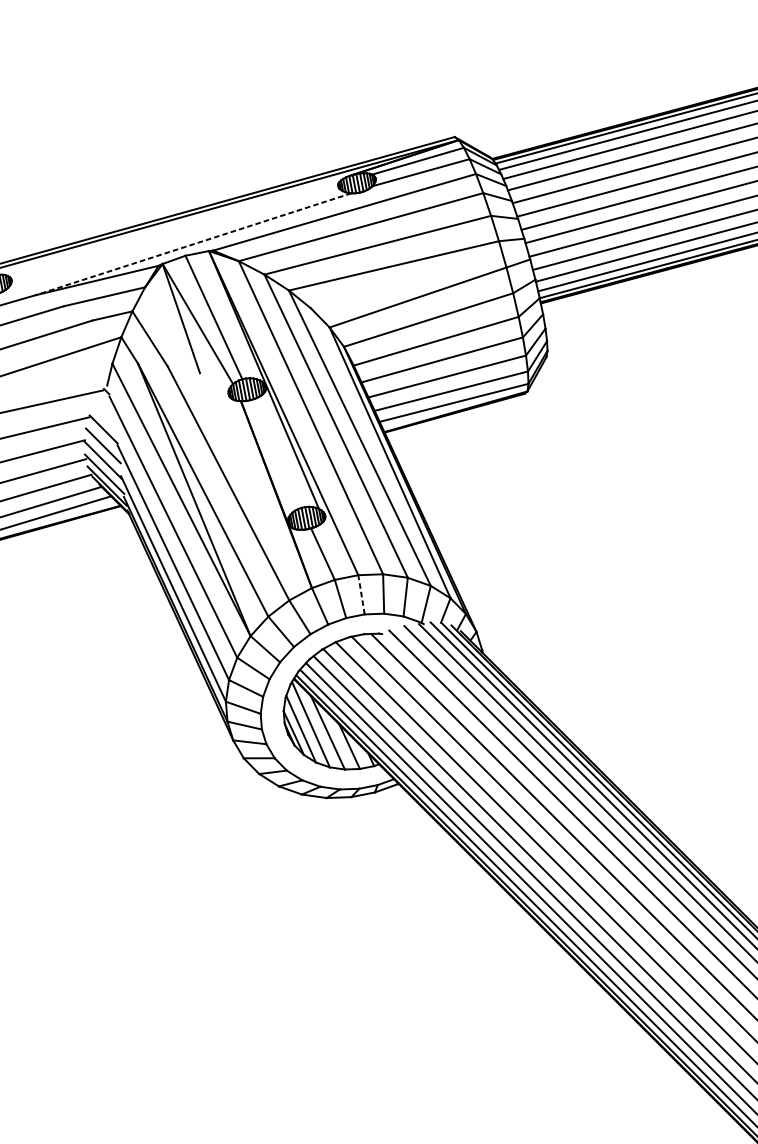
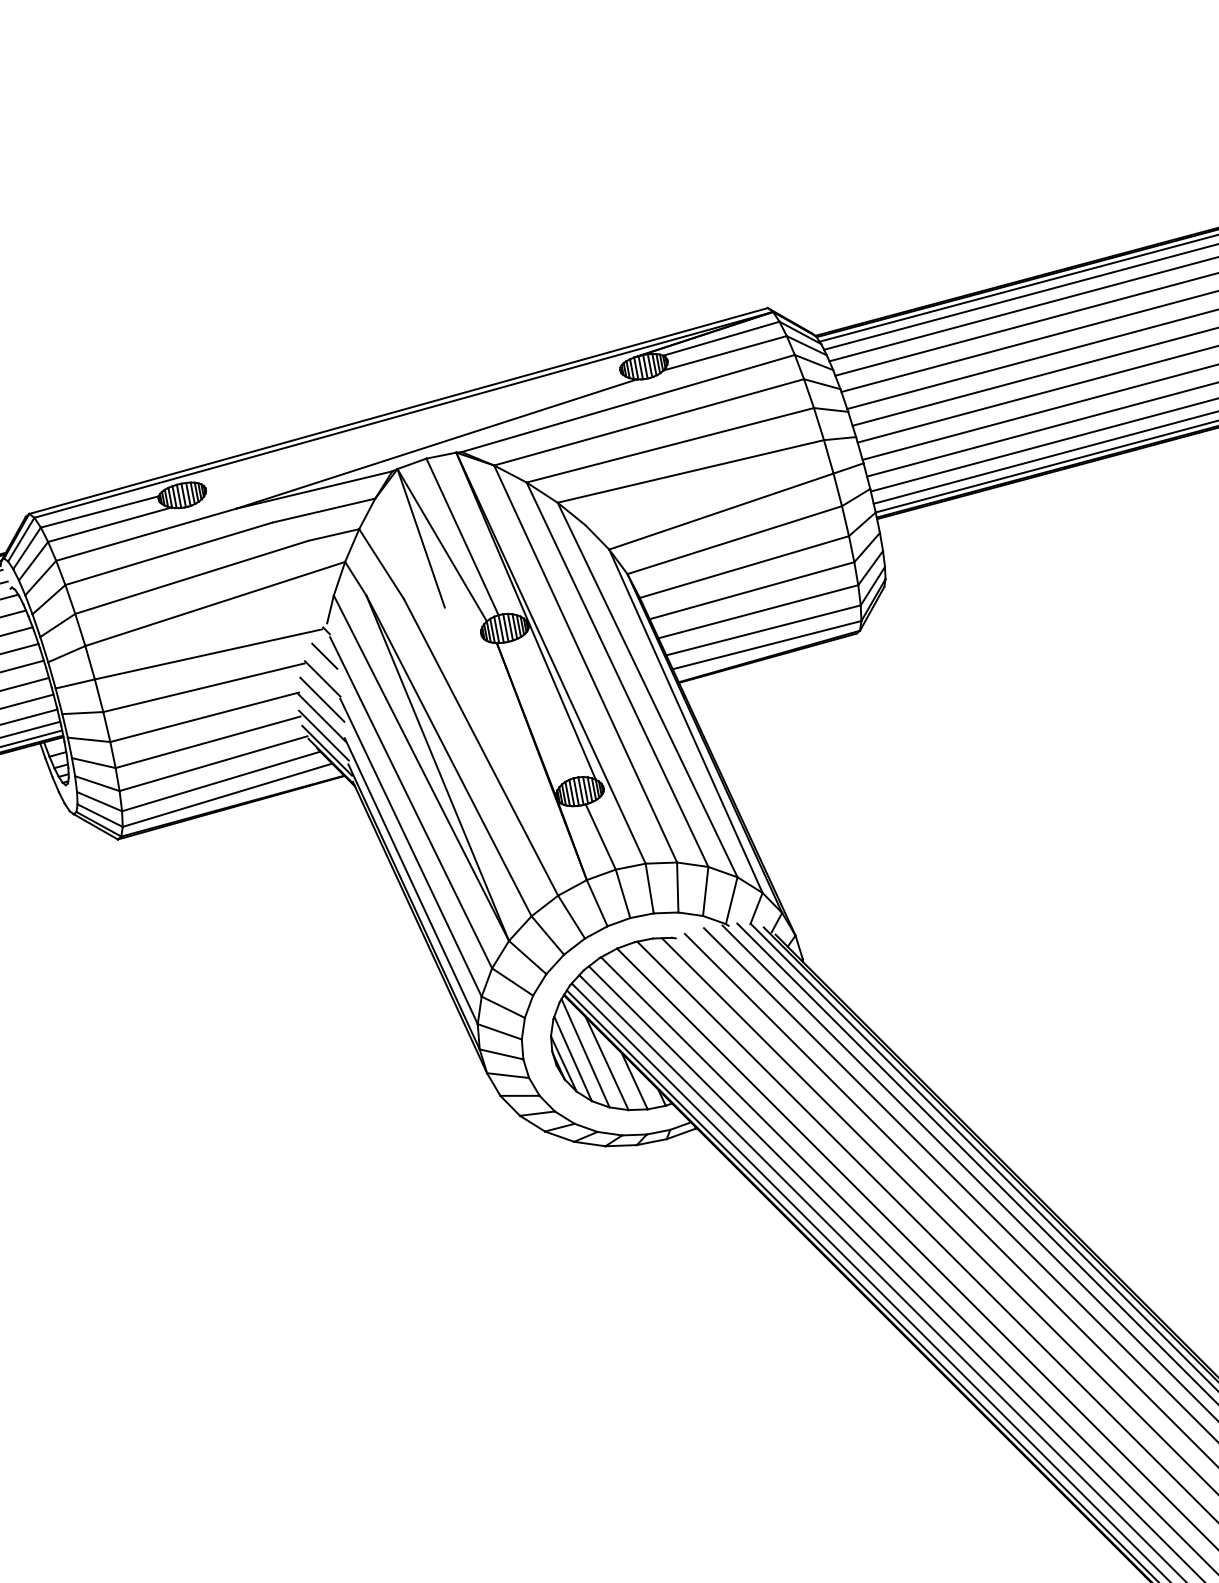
line: (193, 244) -> (436, 444), dashed -> solid
line: (105, 411) -> (324, 655), added
line: (361, 594) -> (649, 888), dashed -> solid

